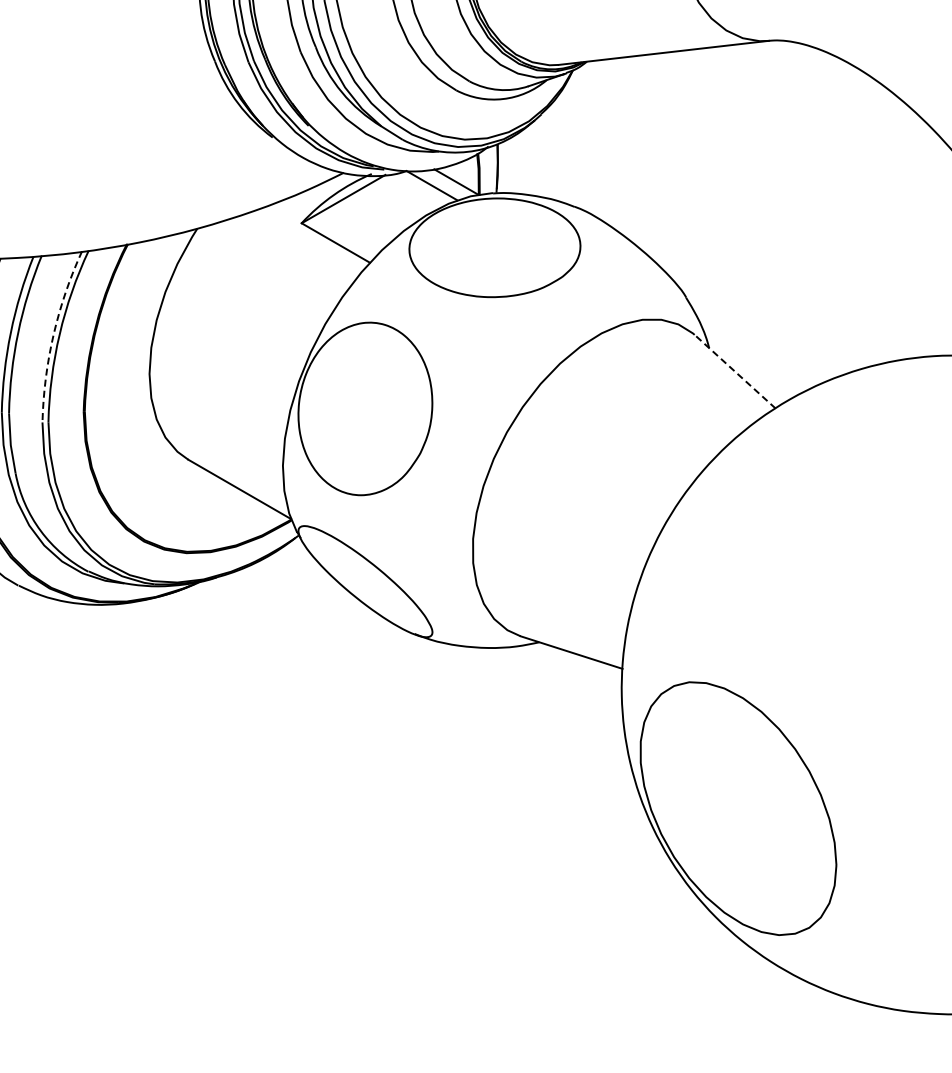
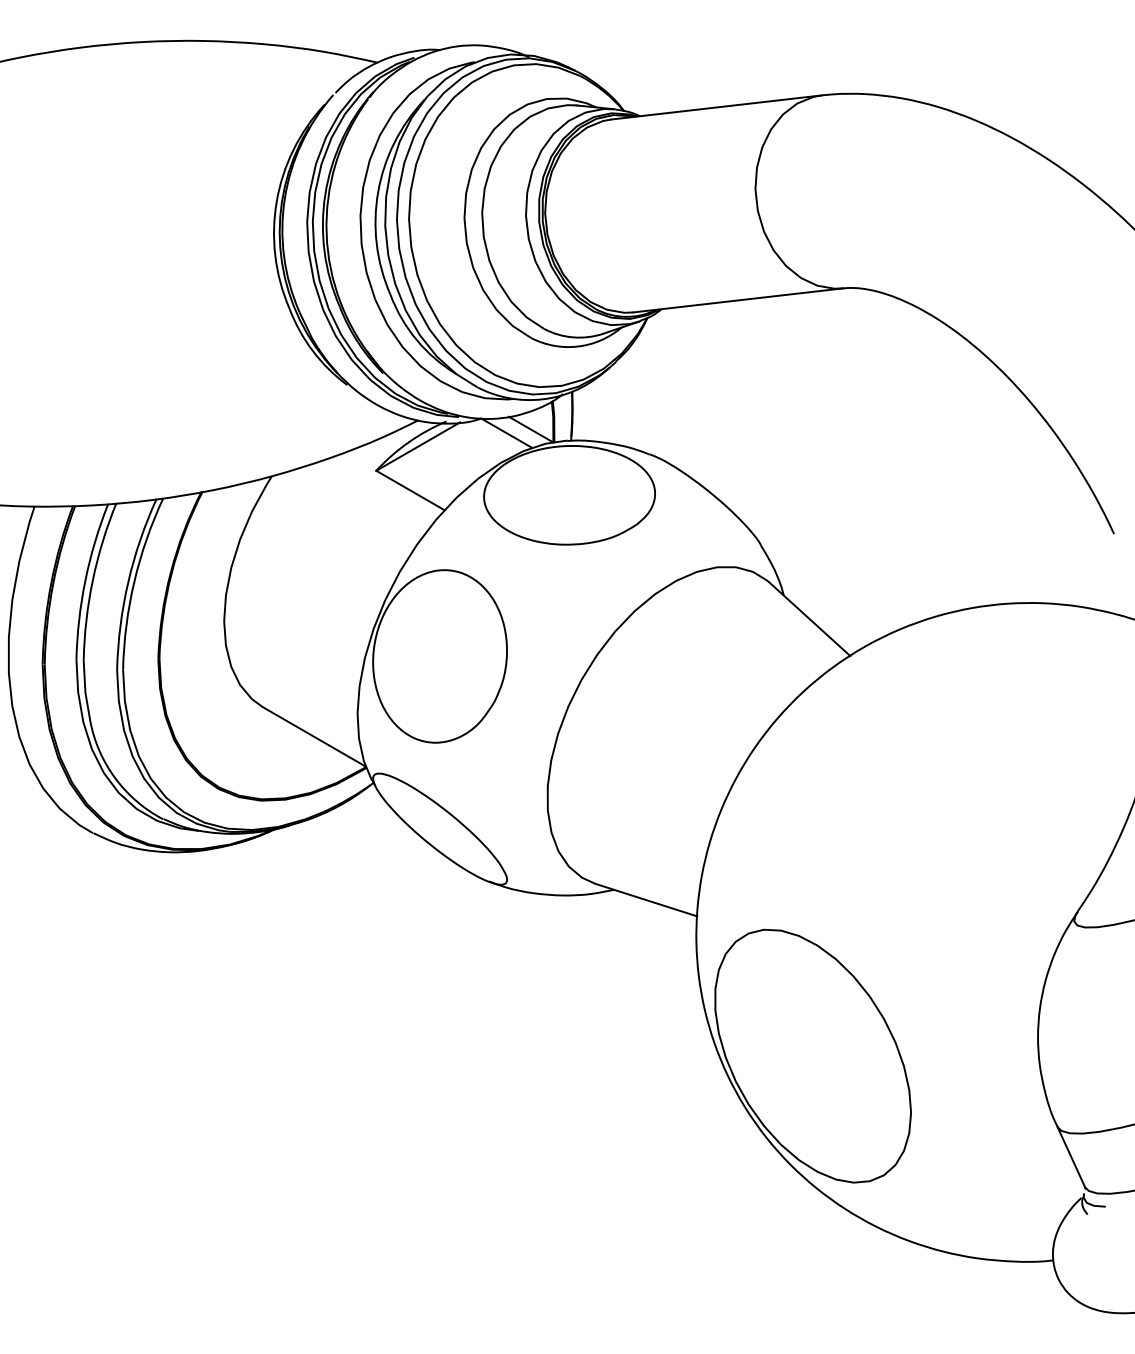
arc: (53, 335) -> (128, 582), dashed -> solid
line: (734, 372) -> (809, 619), dashed -> solid

